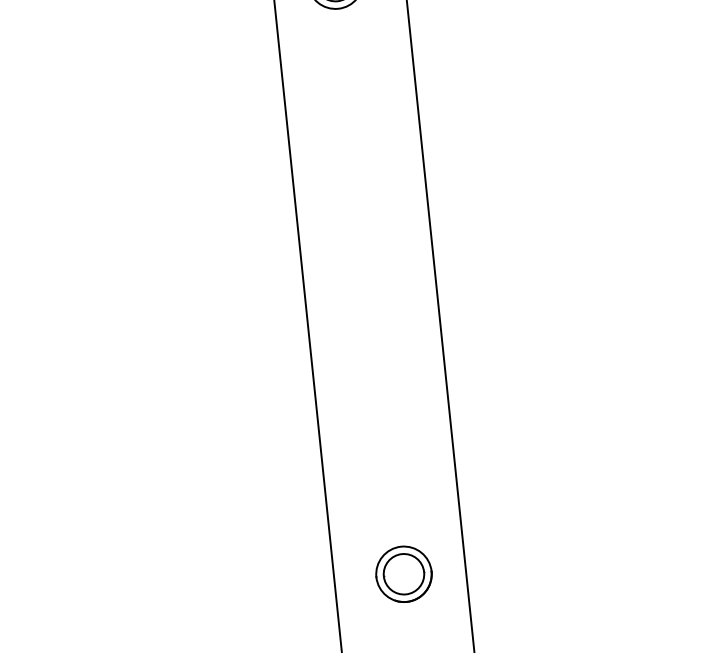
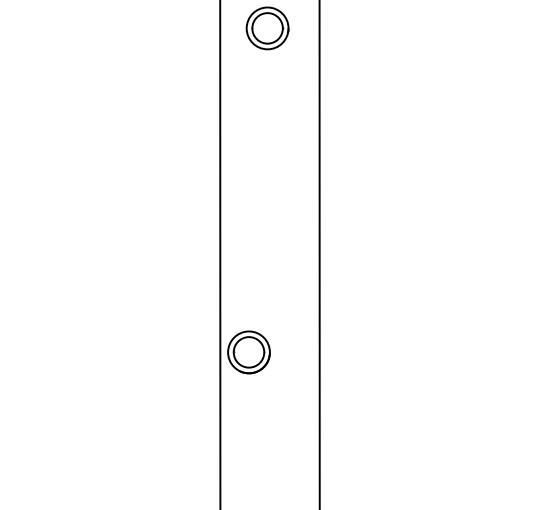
part: (403, 574) -> (248, 352), moved

